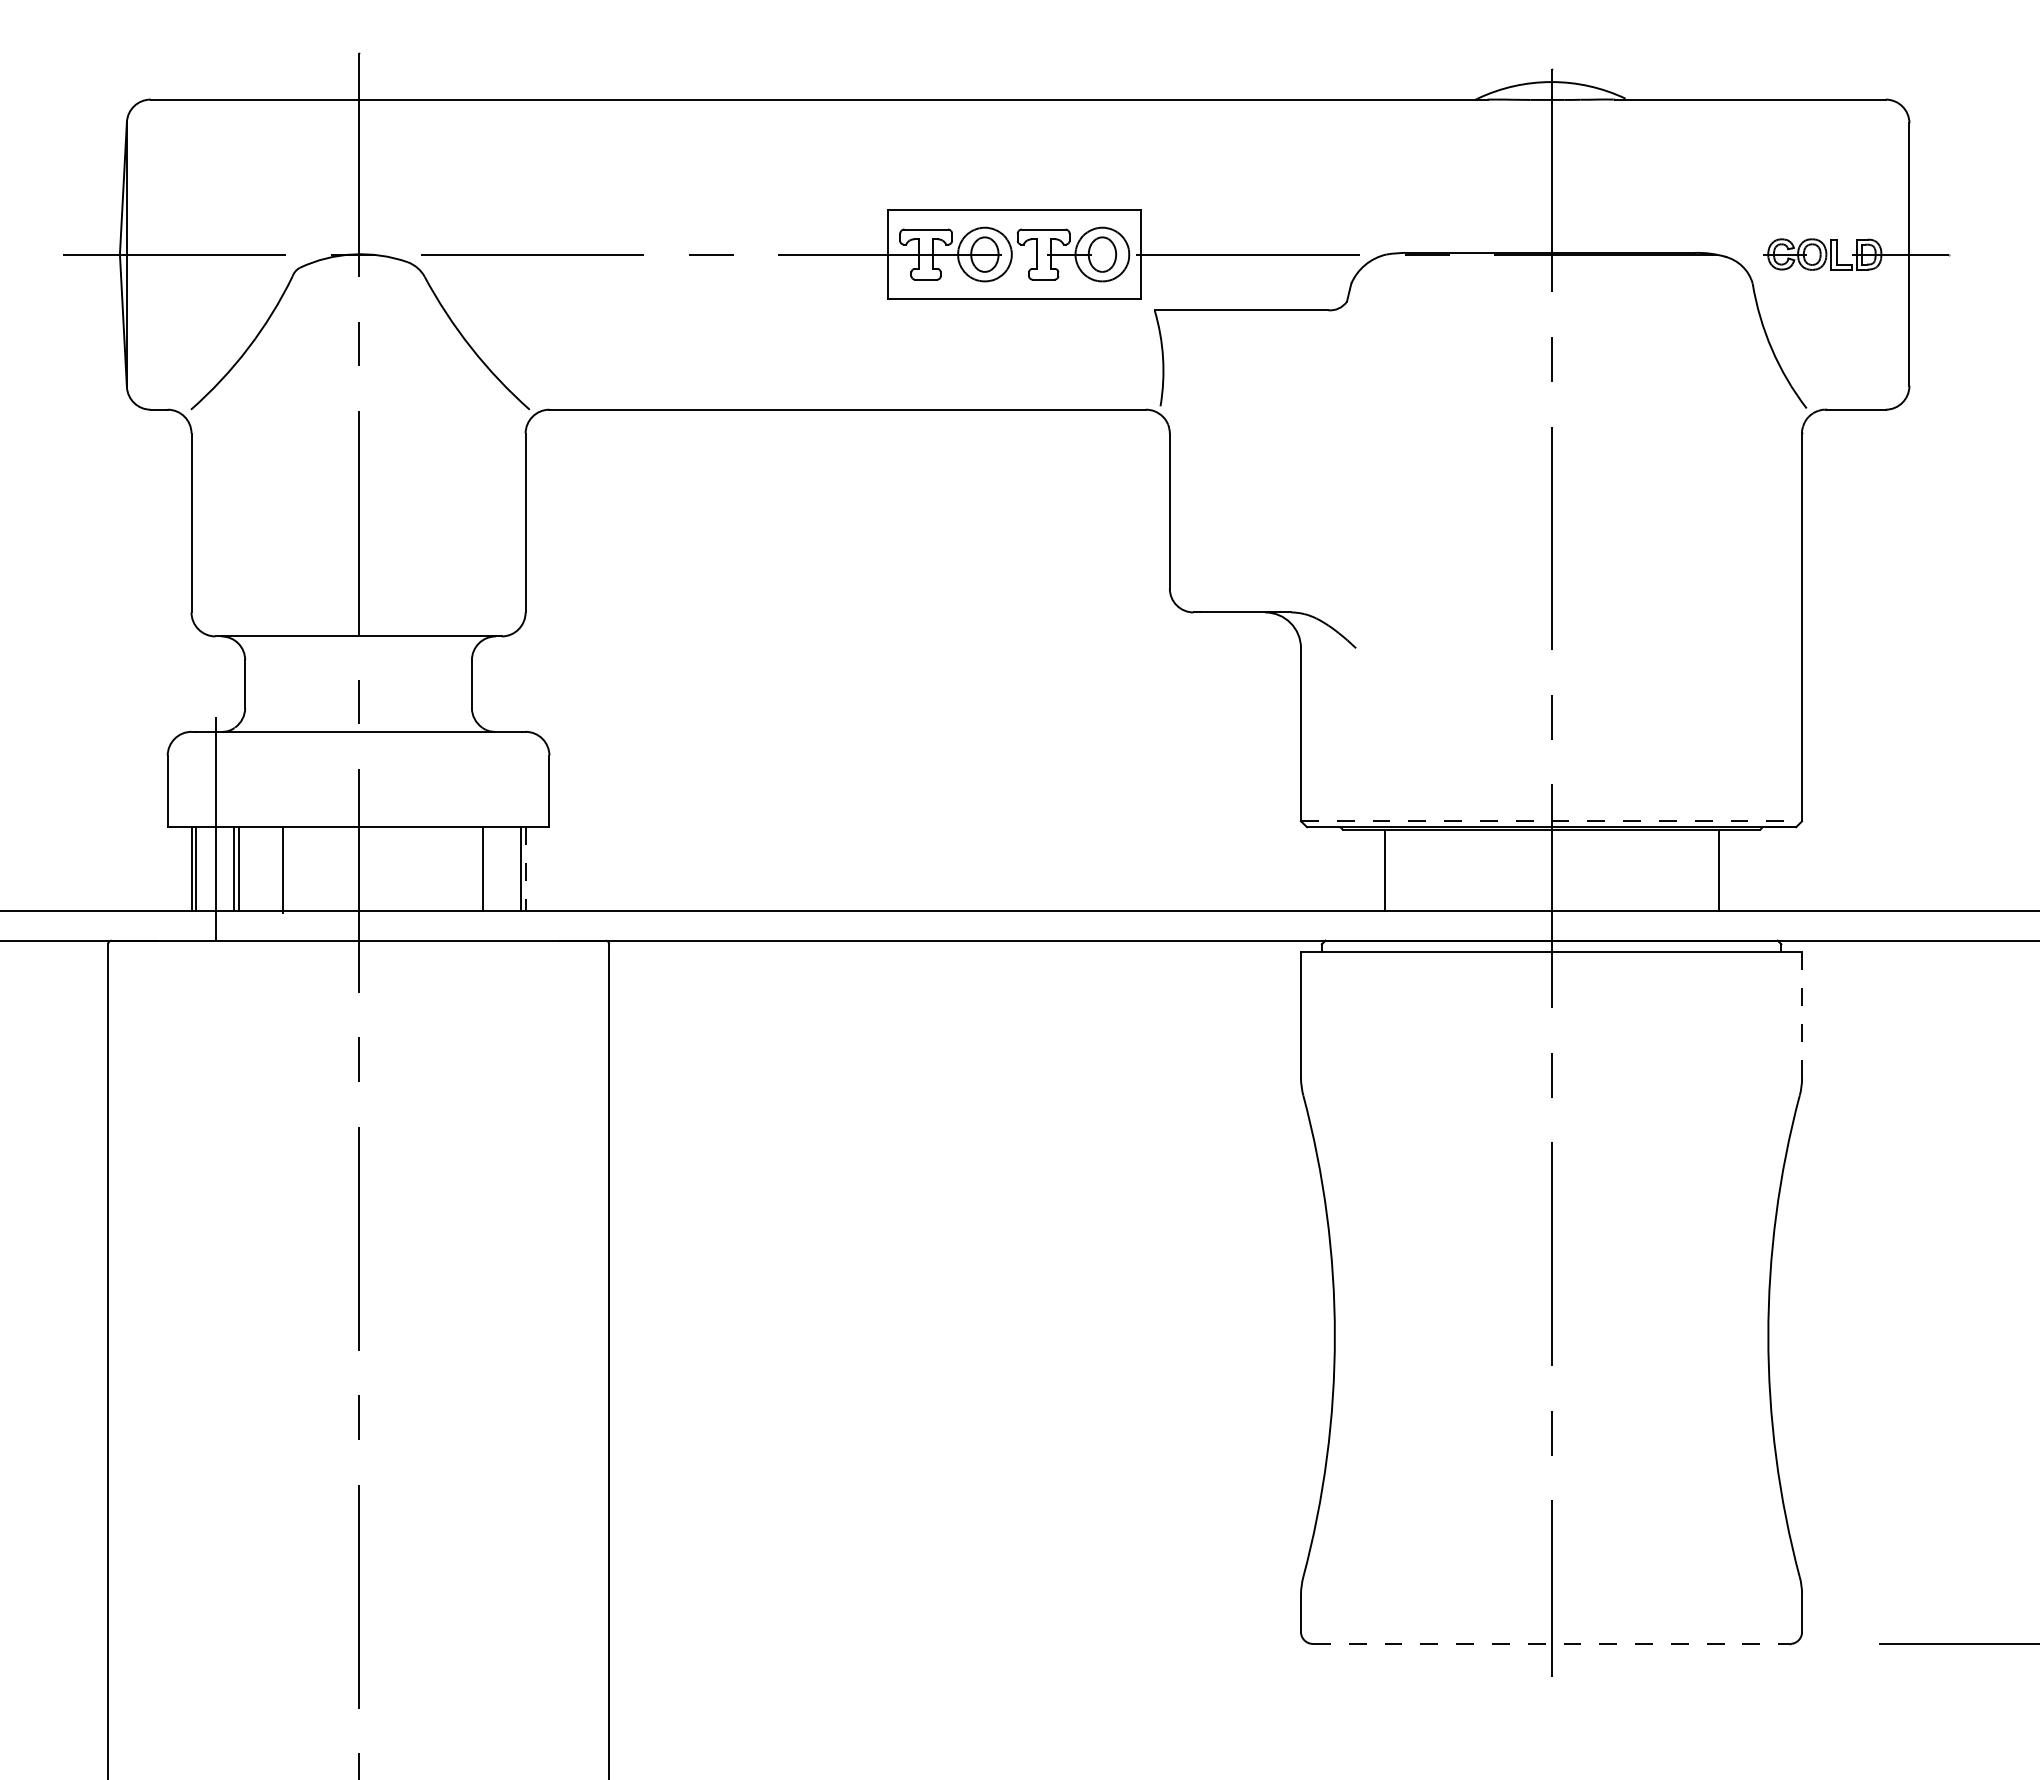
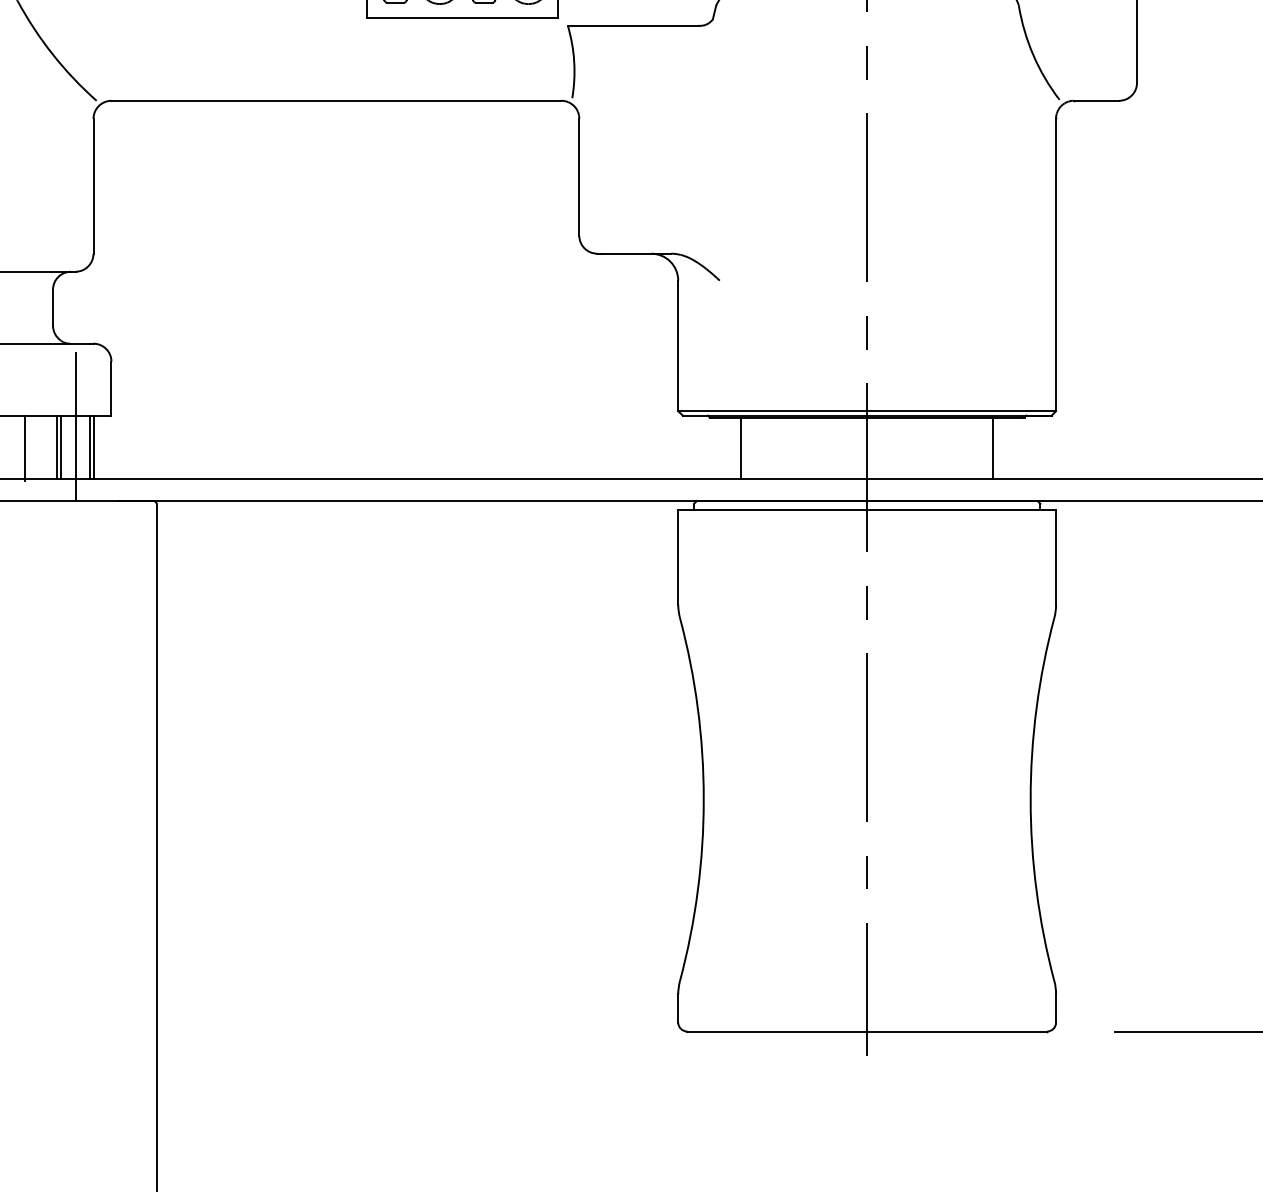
line: (1551, 821) -> (867, 411), dashed -> solid
line: (501, 841) -> (75, 426), added
line: (477, 868) -> (57, 446), added
line: (525, 868) -> (93, 446), dashed -> solid
line: (434, 870) -> (24, 448), added
line: (1802, 1015) -> (1056, 557), dashed -> solid
line: (1551, 1643) -> (867, 1031), dashed -> solid

